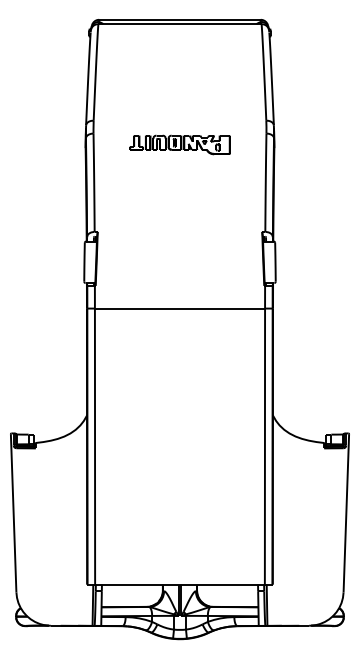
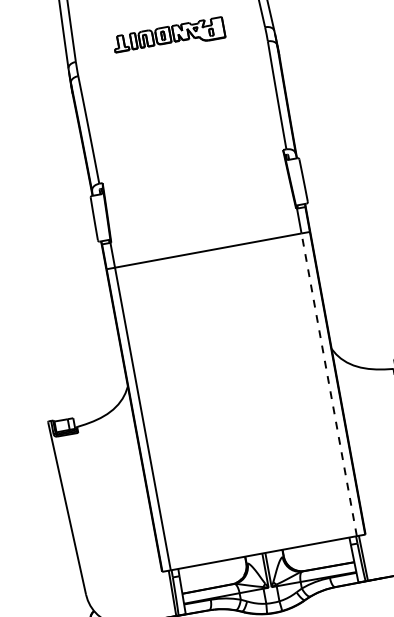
part: (179, 144) -> (168, 36), moved
line: (264, 446) -> (328, 384), solid -> dashed

